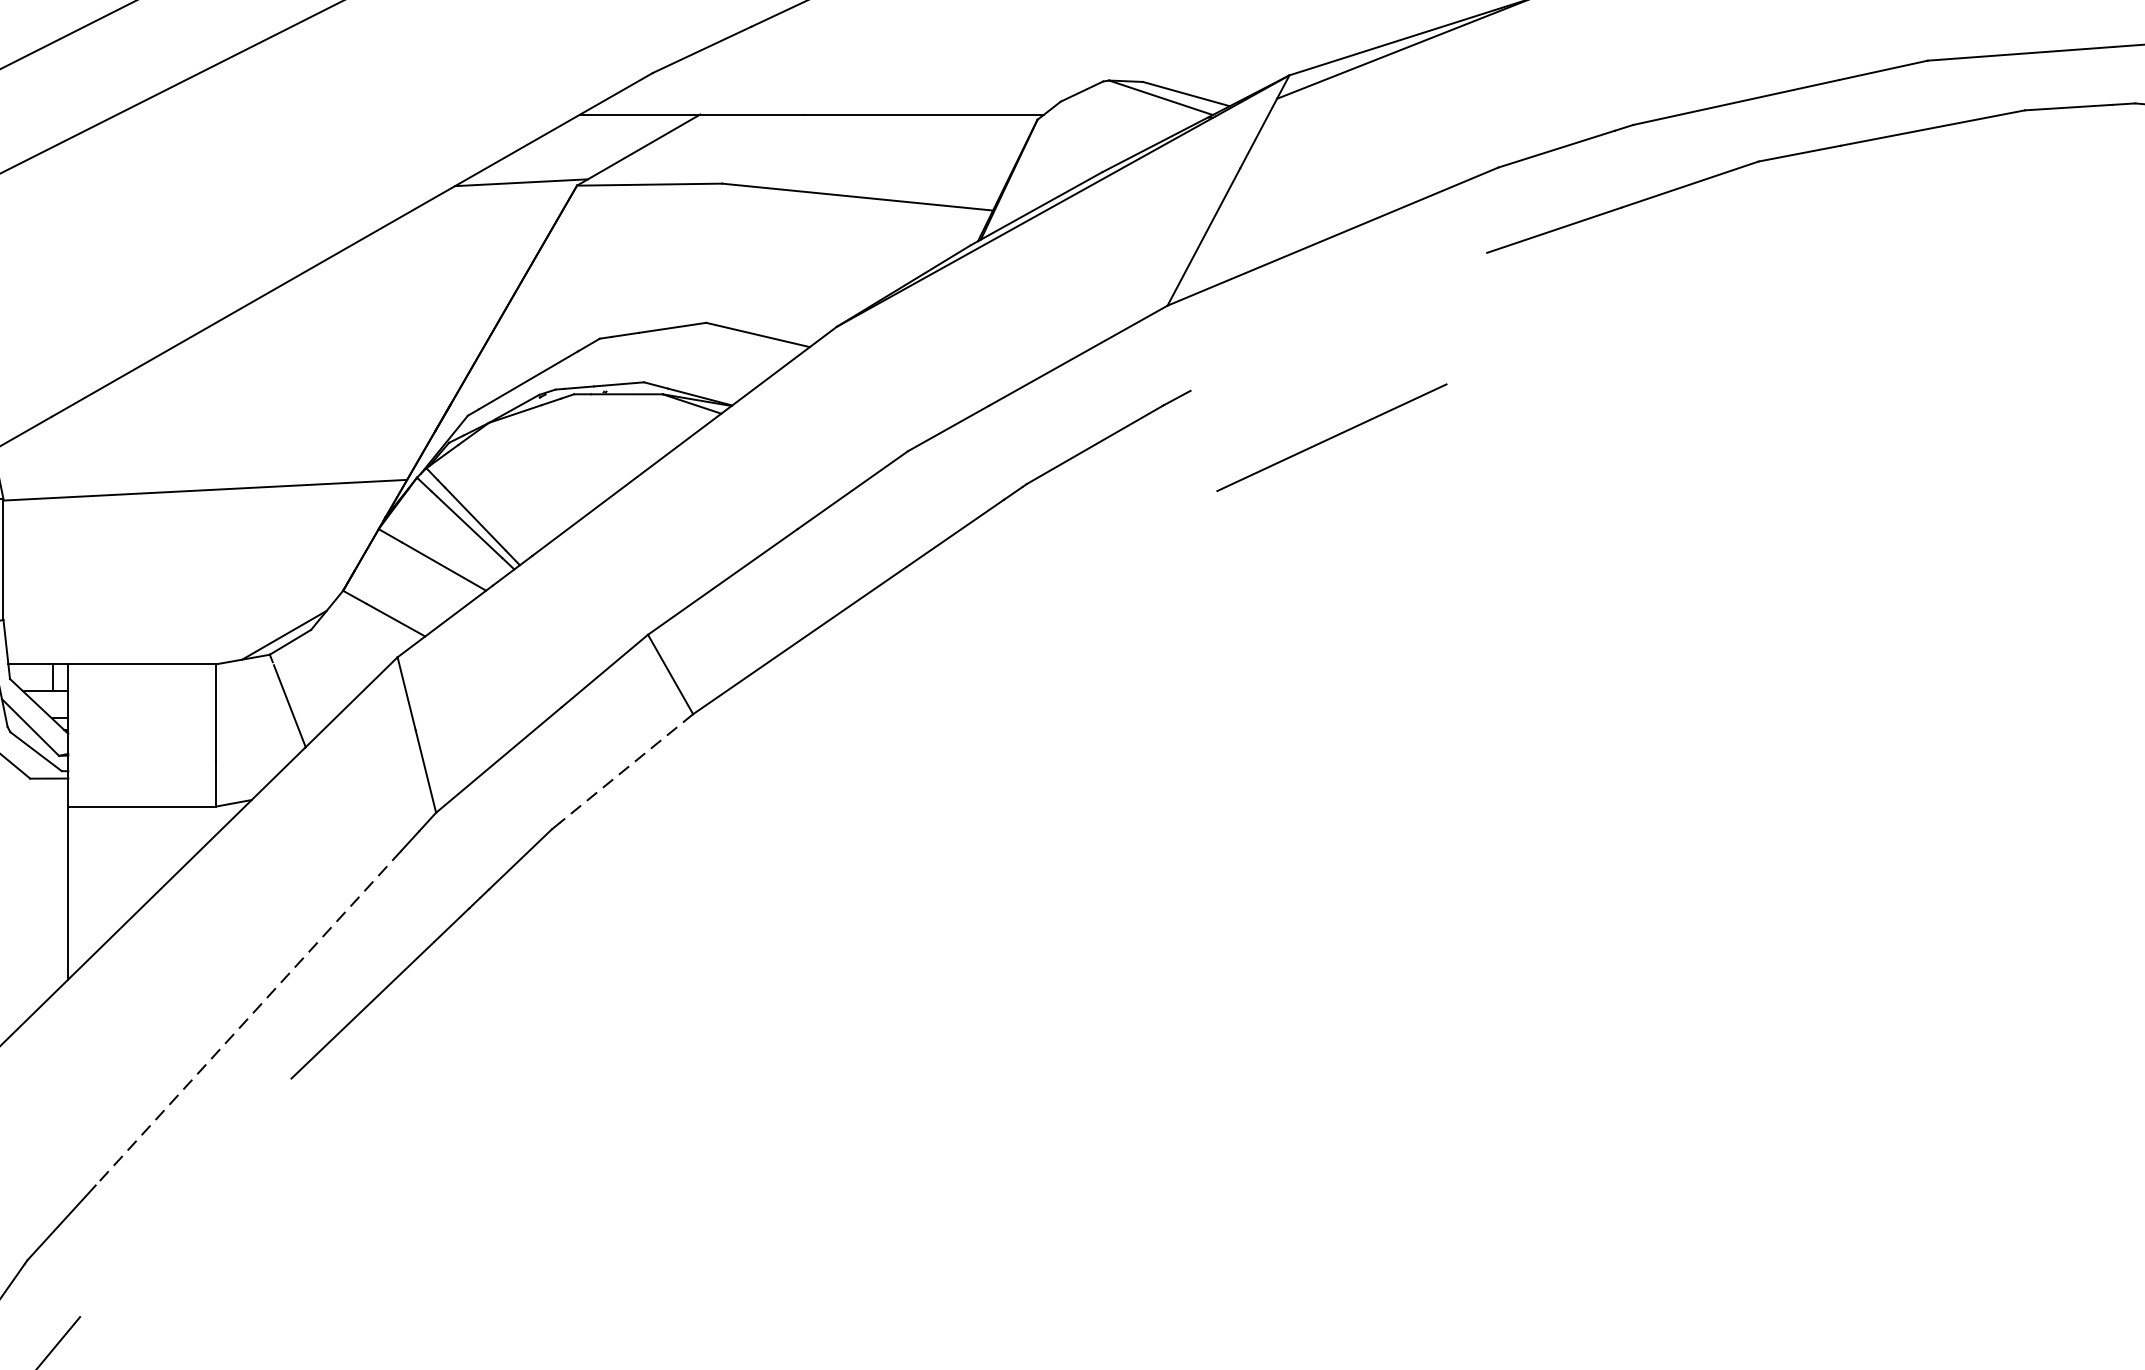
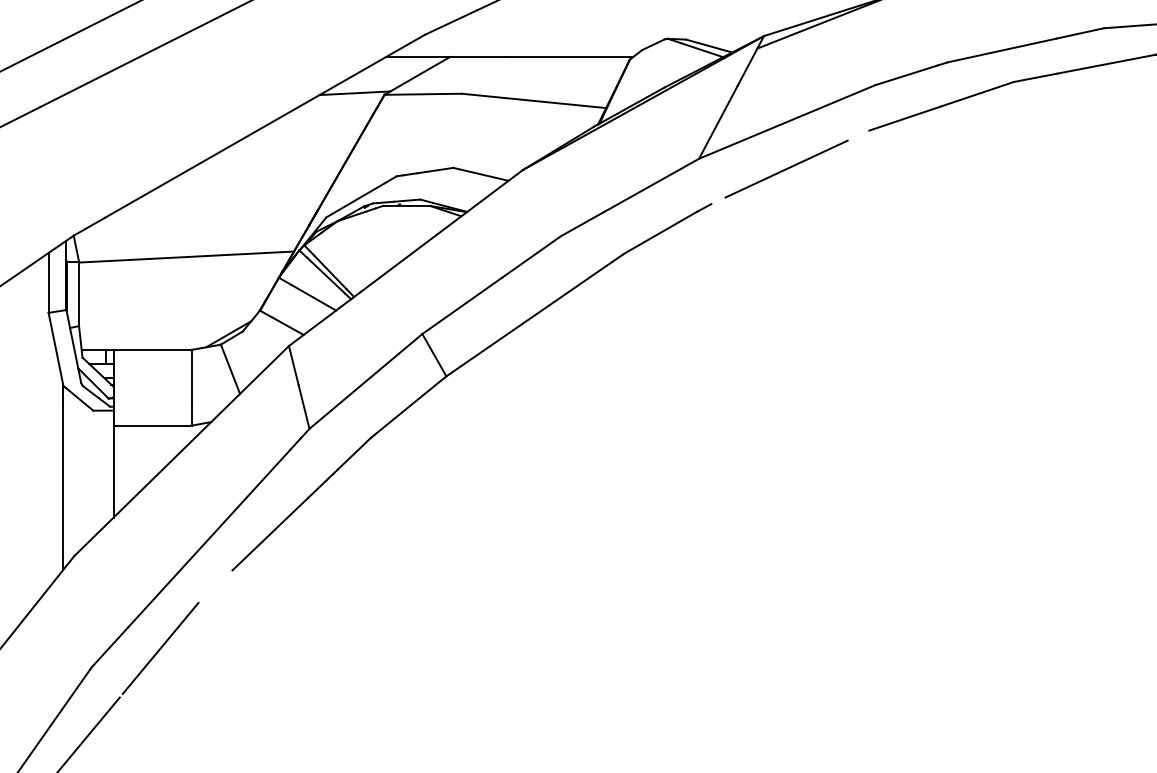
line: (1331, 436) -> (786, 168), moved
line: (625, 768) -> (410, 405), dashed -> solid
line: (248, 1018) -> (209, 538), dashed -> solid
line: (156, 1223) -> (160, 647), added

